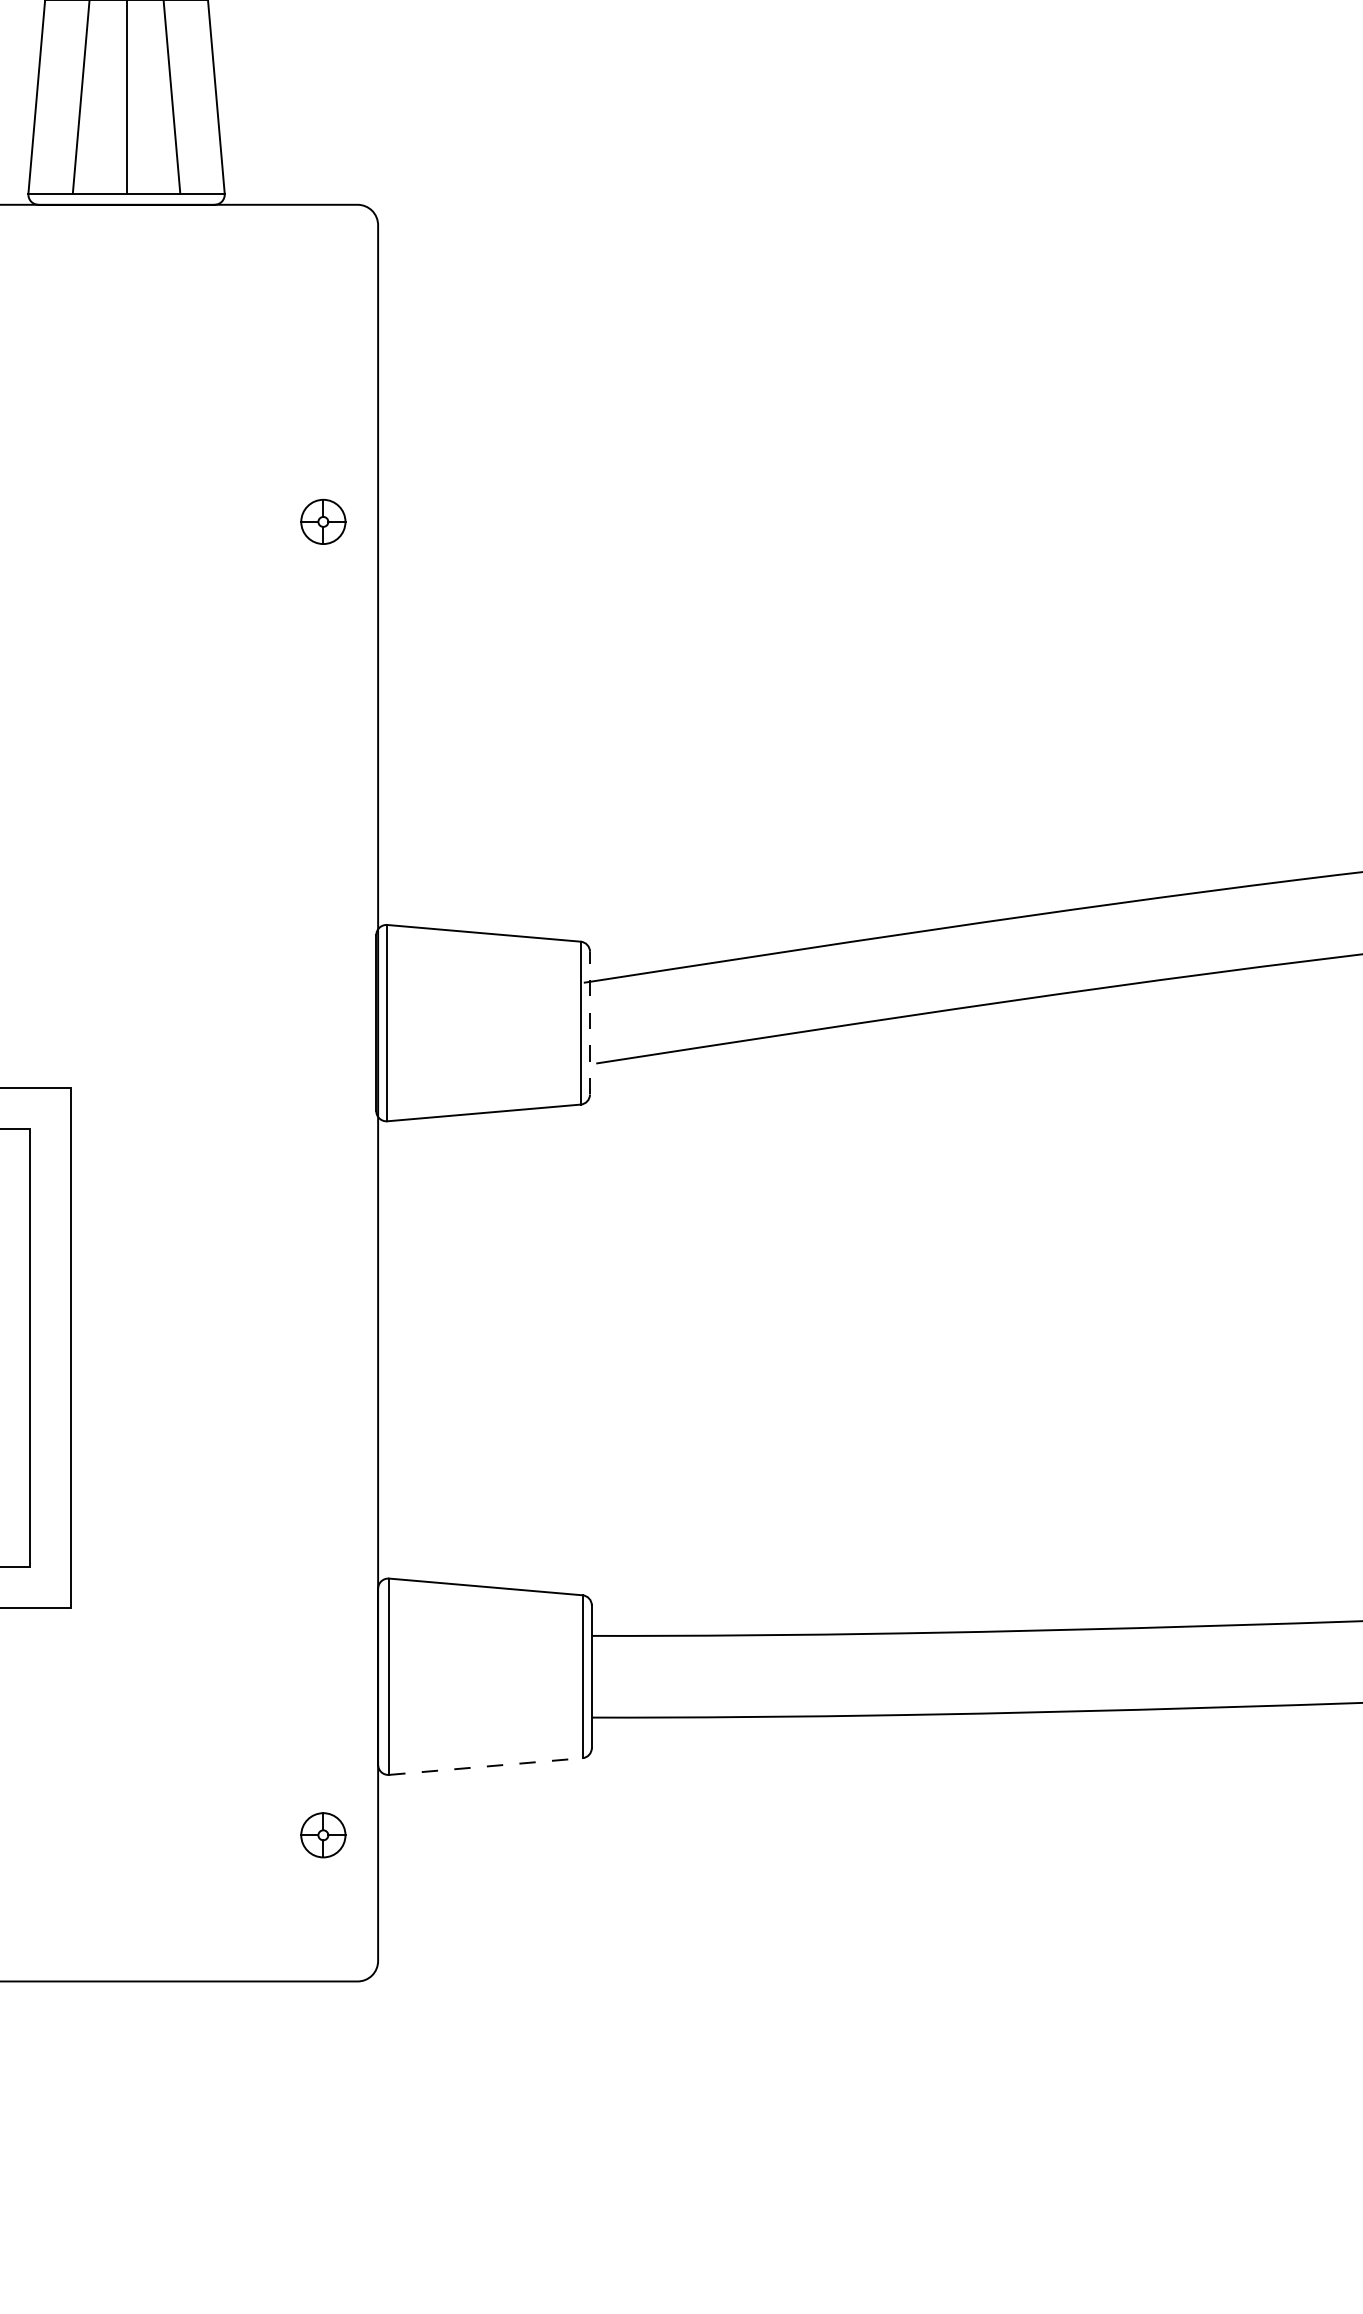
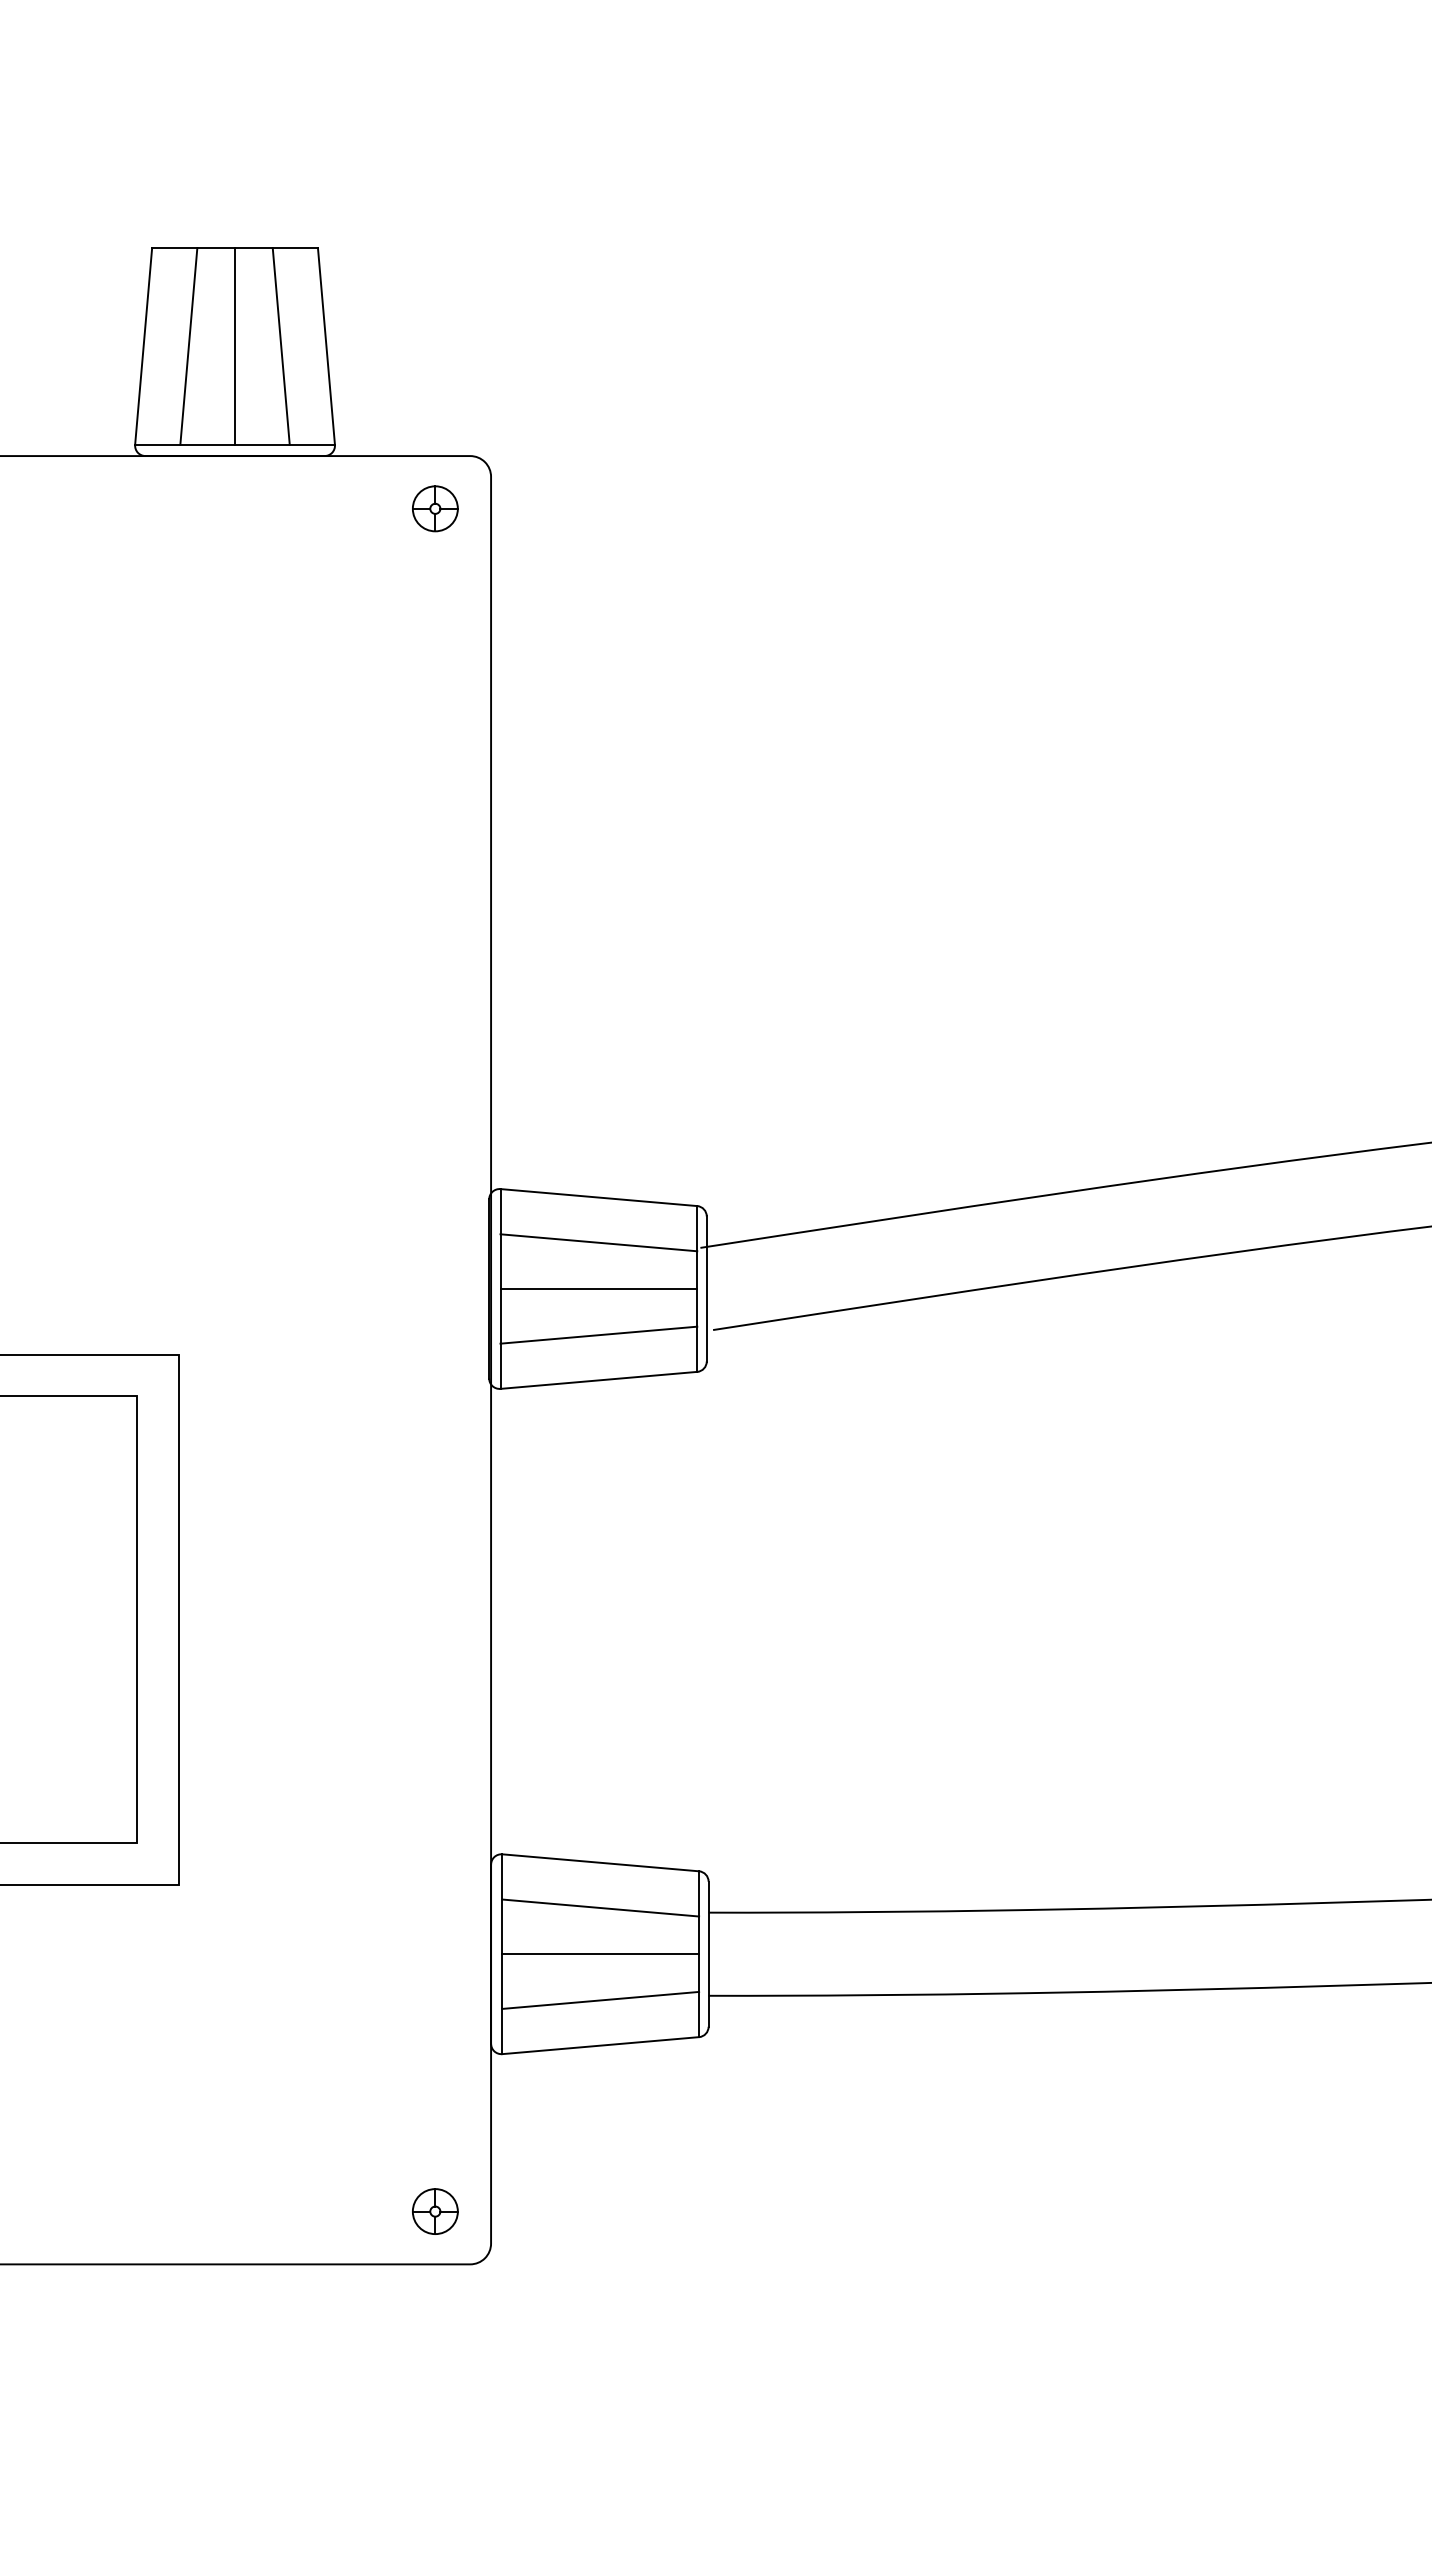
part: (323, 521) -> (435, 508), moved
line: (483, 977) -> (598, 1242), added
line: (483, 1022) -> (598, 1288), added
line: (589, 1022) -> (706, 1288), dashed -> solid
line: (483, 1067) -> (598, 1334), added
line: (485, 1630) -> (600, 1907), added
line: (485, 1677) -> (600, 1954), added
line: (485, 1721) -> (600, 1999), added
line: (485, 1766) -> (600, 2045), dashed -> solid
part: (323, 1835) -> (435, 2211), moved

